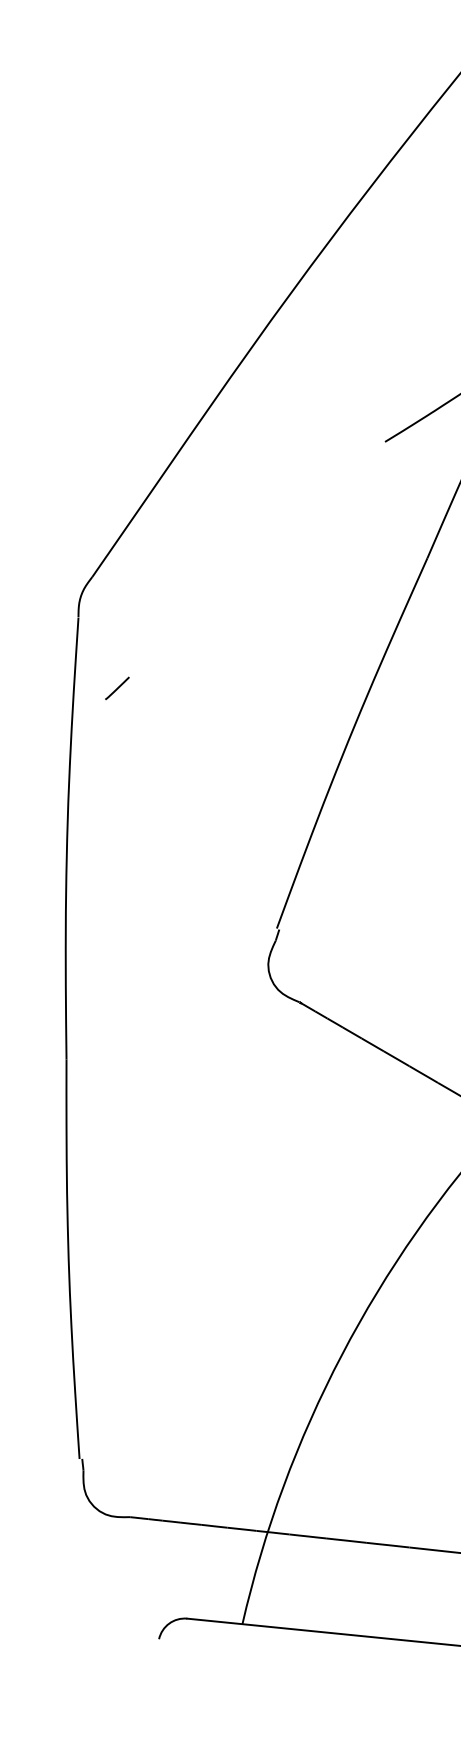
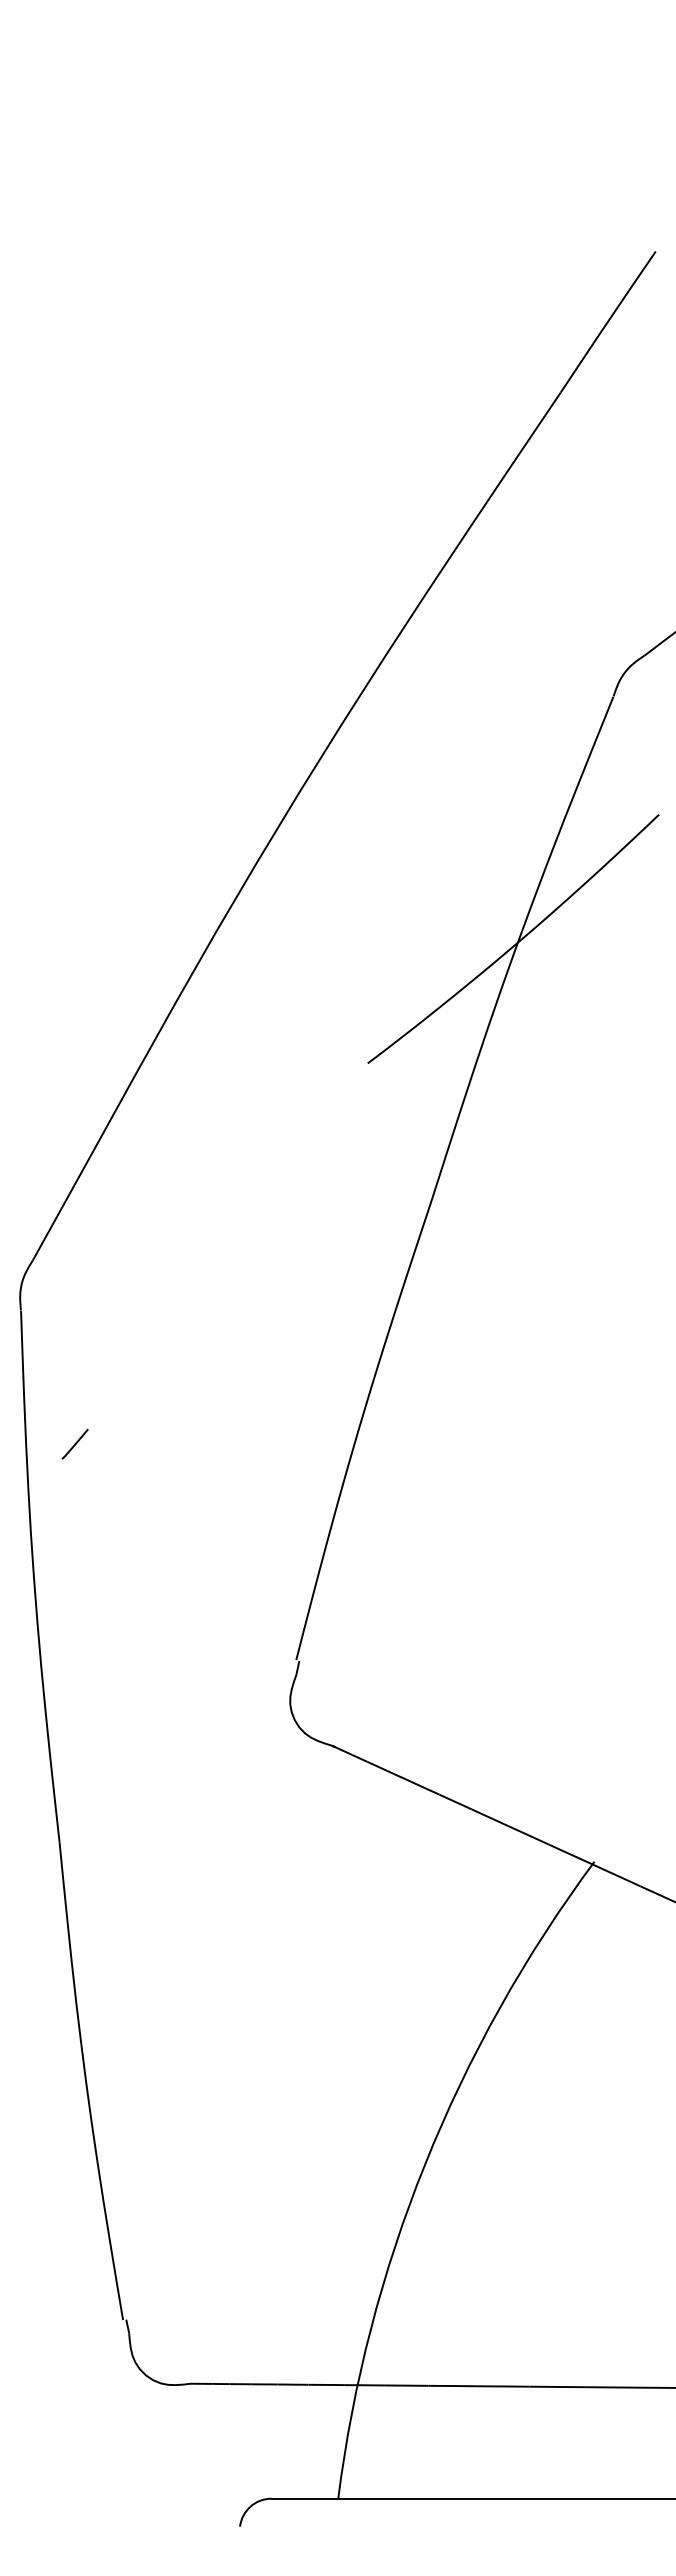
line: (116, 687) -> (74, 1443), moved

